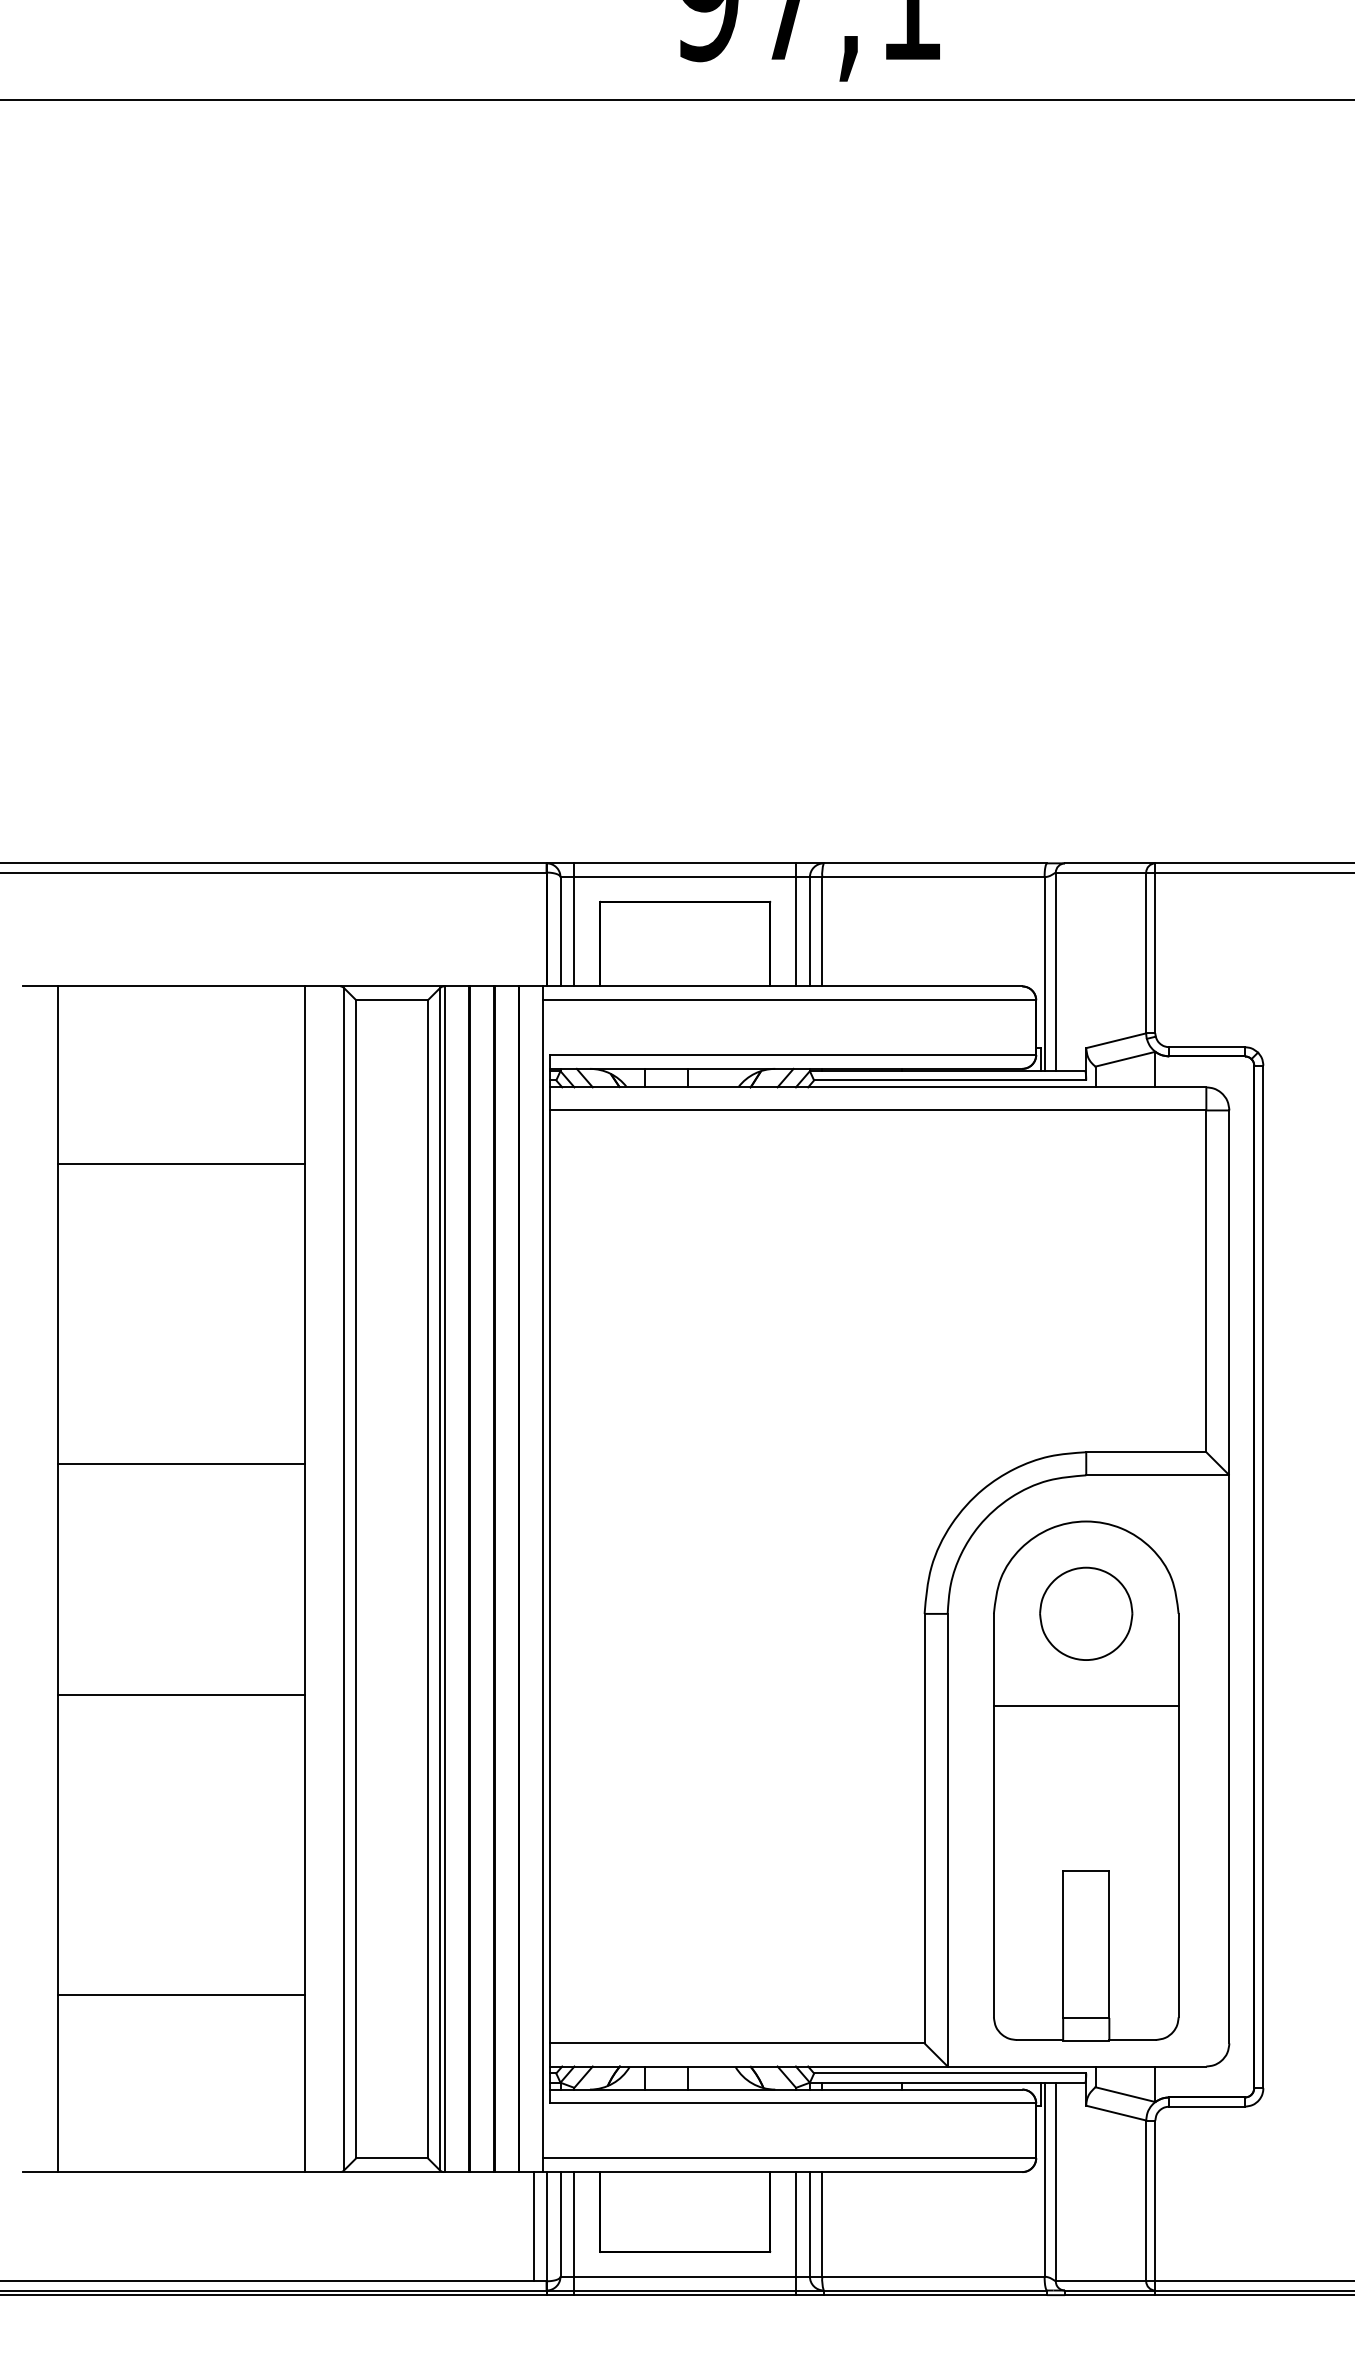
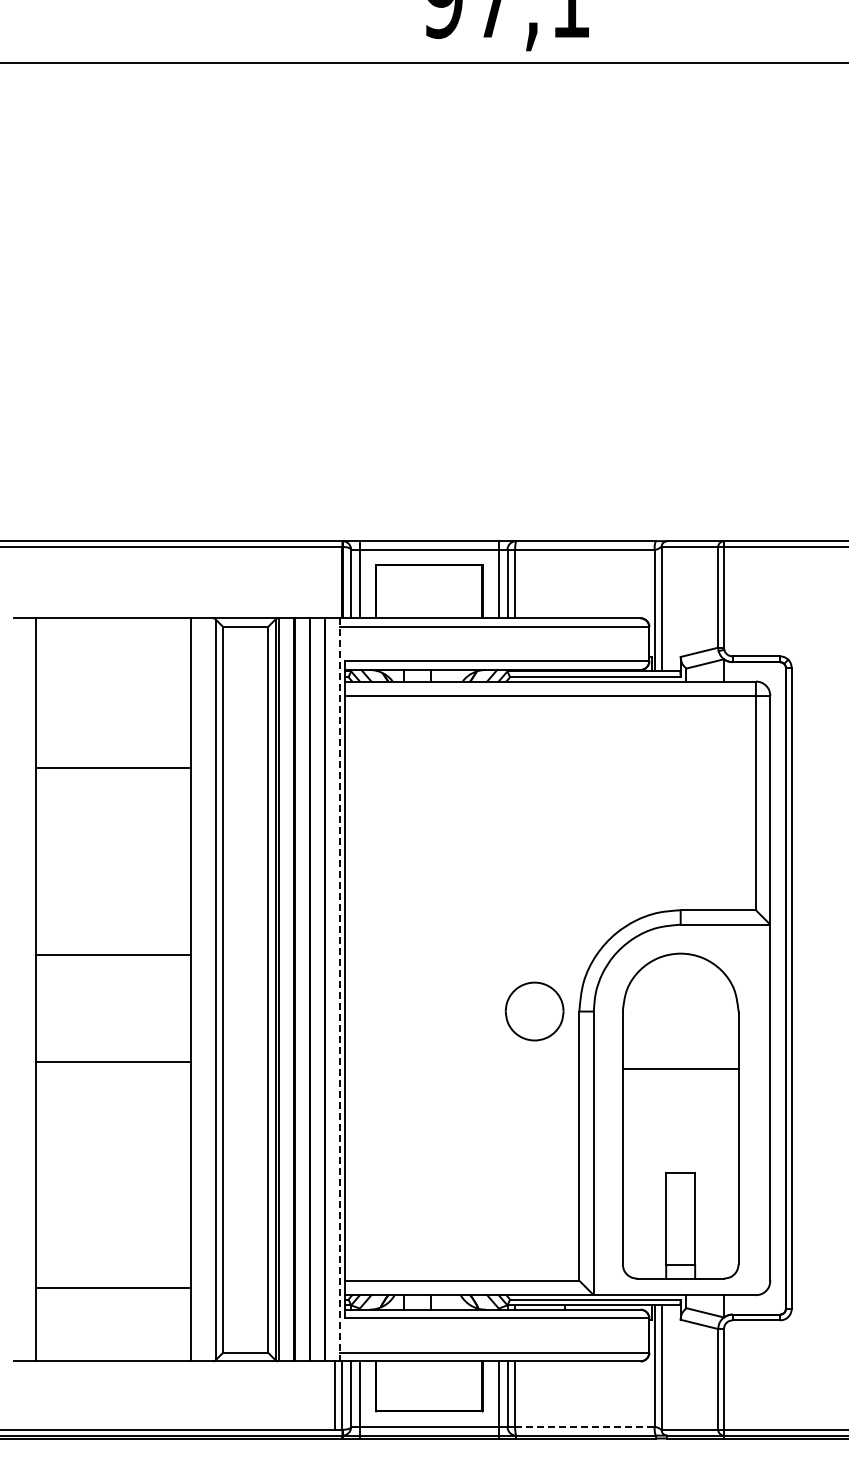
line: (181, 1163) -> (113, 768), moved
line: (181, 1463) -> (113, 955), moved
line: (543, 1578) -> (340, 989), solid -> dashed
part: (1085, 1613) -> (534, 1011), moved
line: (181, 1995) -> (113, 1288), moved
line: (932, 2275) -> (584, 1426), solid -> dashed

